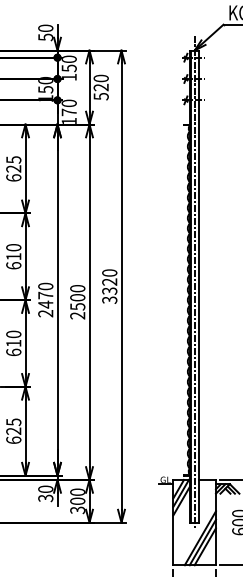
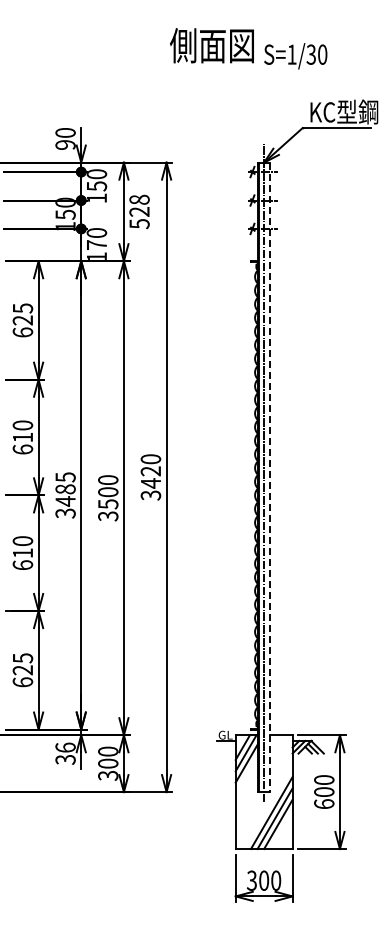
text: (45, 37) -> (65, 145), 50 -> 90
text: (101, 78) -> (139, 199), 520 -> 528
line: (199, 286) -> (270, 477), solid -> dashed
text: (109, 291) -> (150, 483), 3320 -> 3420
text: (45, 300) -> (65, 495), 2470 -> 3485
text: (77, 315) -> (108, 516), 2500 -> 3500
text: (45, 489) -> (65, 747), 30 -> 36

